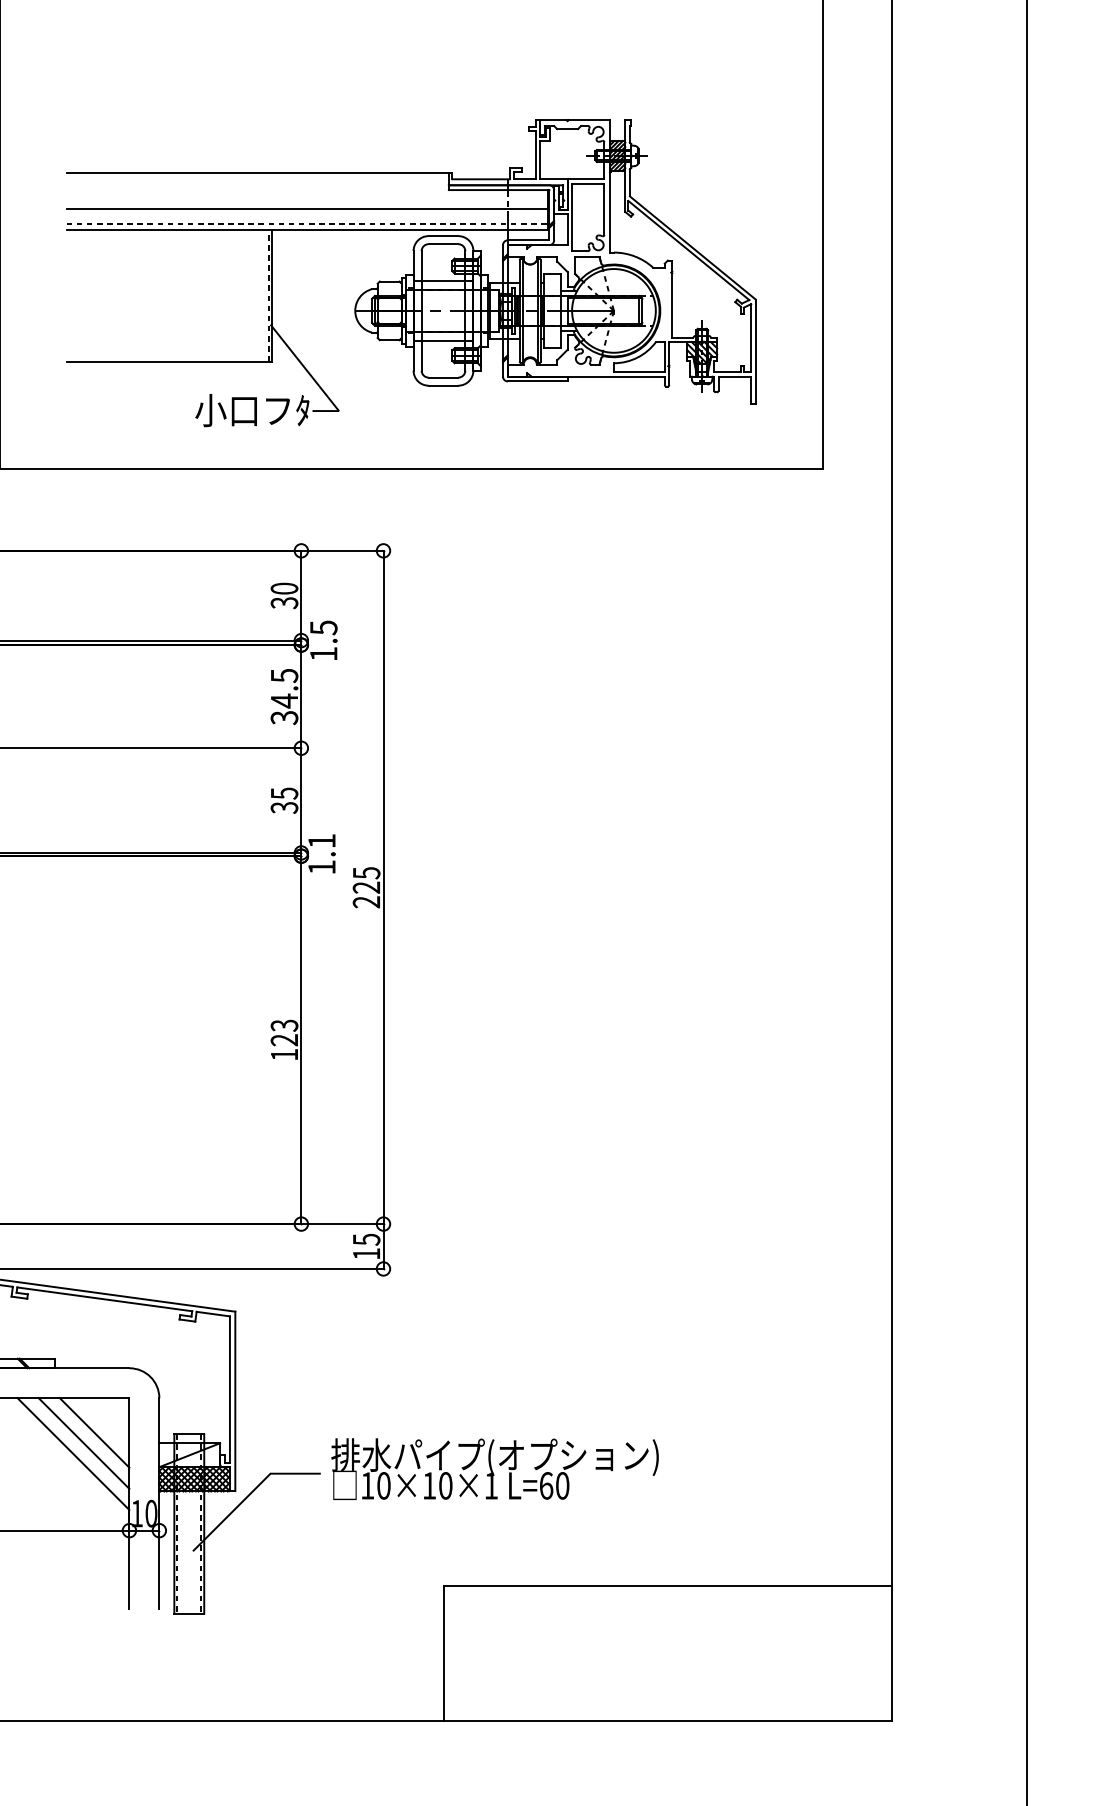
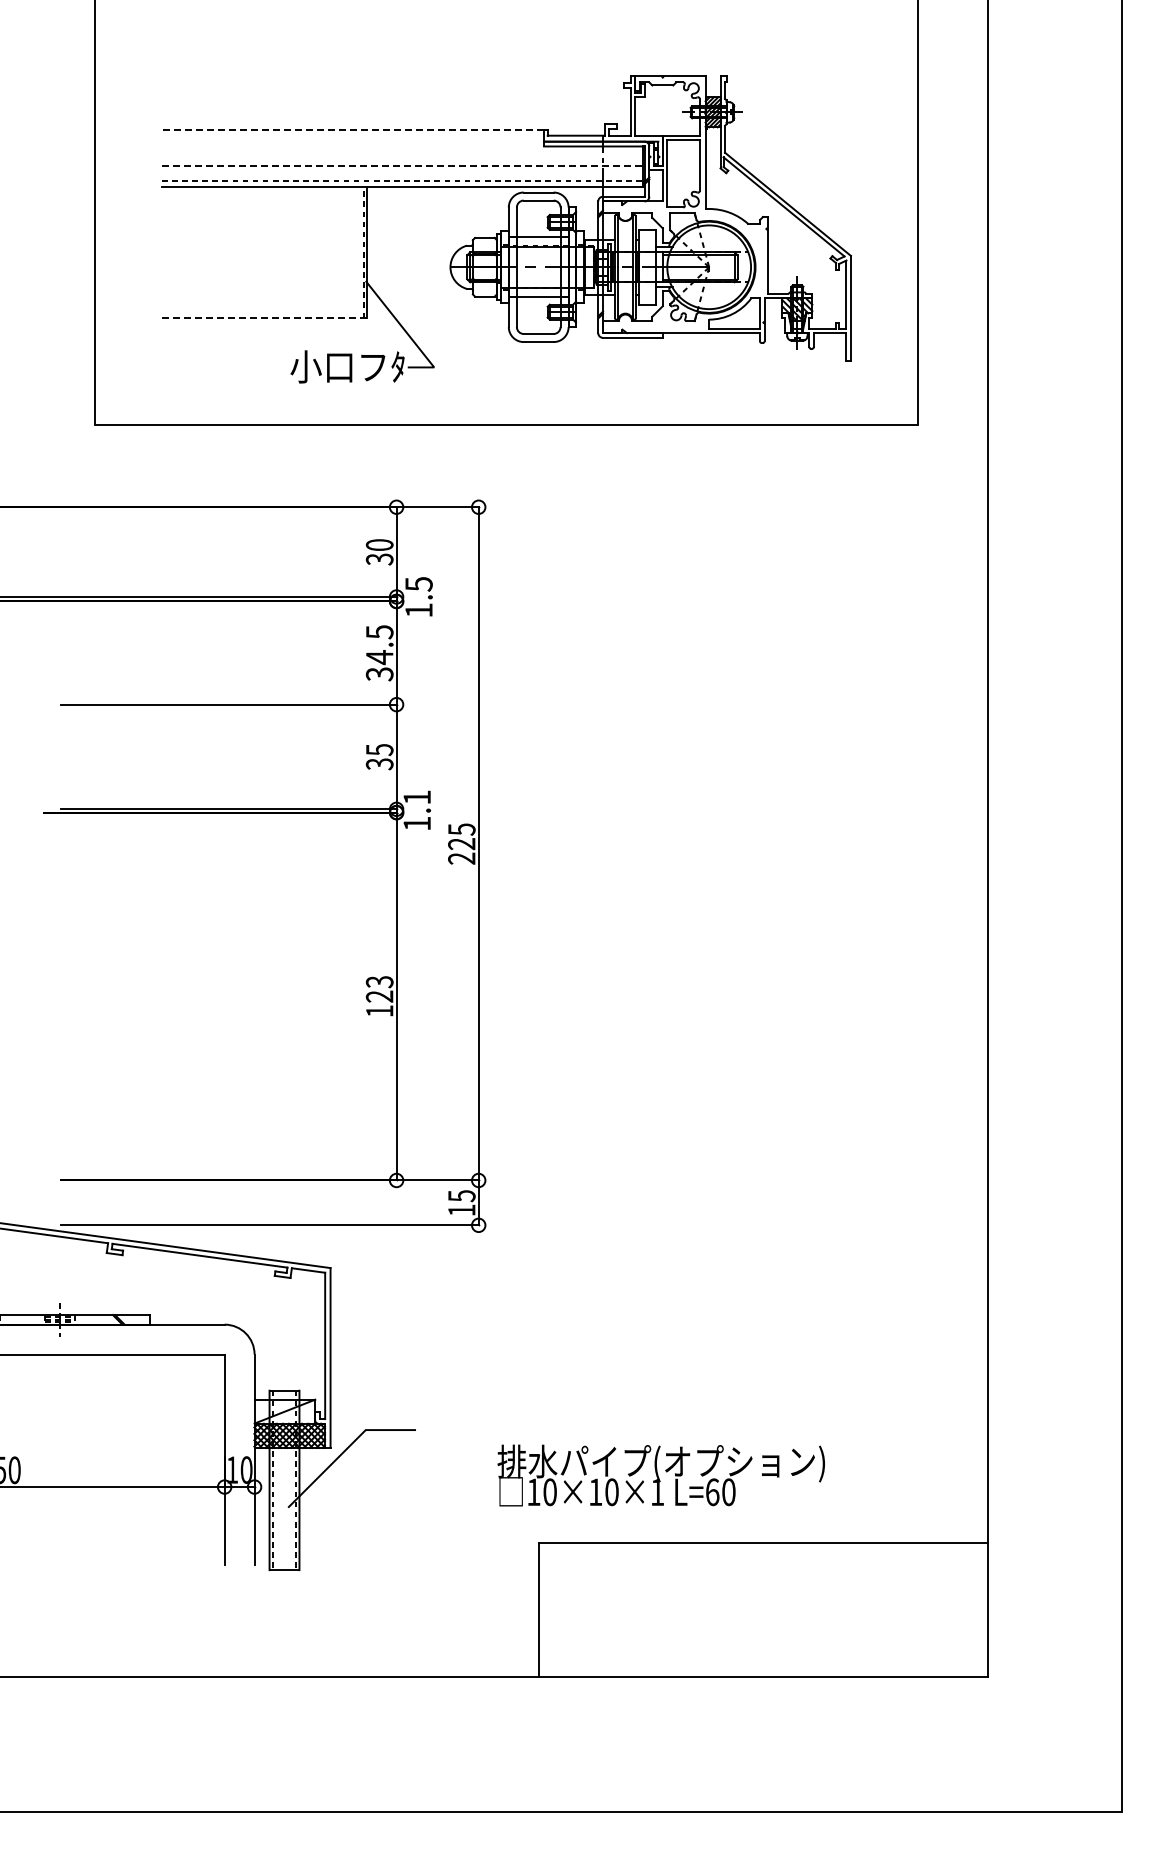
line: (257, 173) -> (352, 129), solid -> dashed
line: (307, 209) -> (402, 165), solid -> dashed
line: (169, 362) -> (264, 318), solid -> dashed
line: (94, 1433) -> (189, 1389), removed
line: (83, 1443) -> (178, 1399), removed
line: (73, 1454) -> (168, 1410), removed
text: (494, 1469) -> (660, 1475), moved

